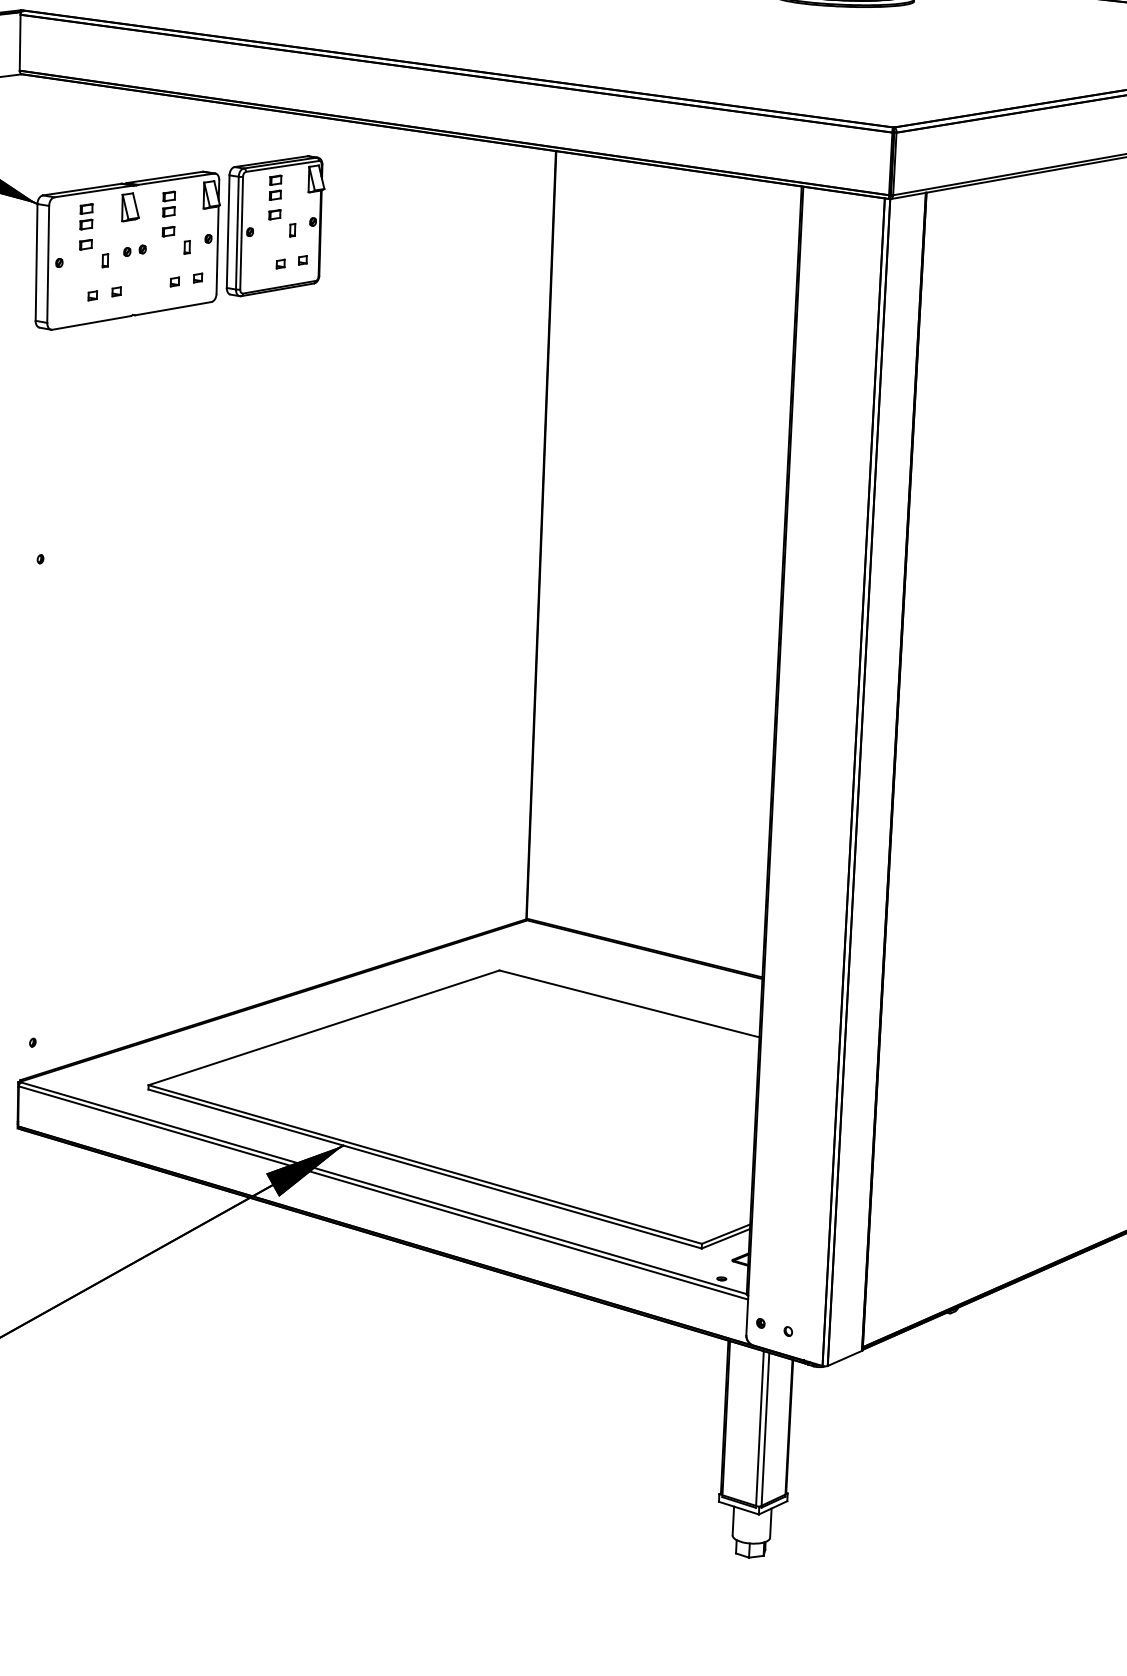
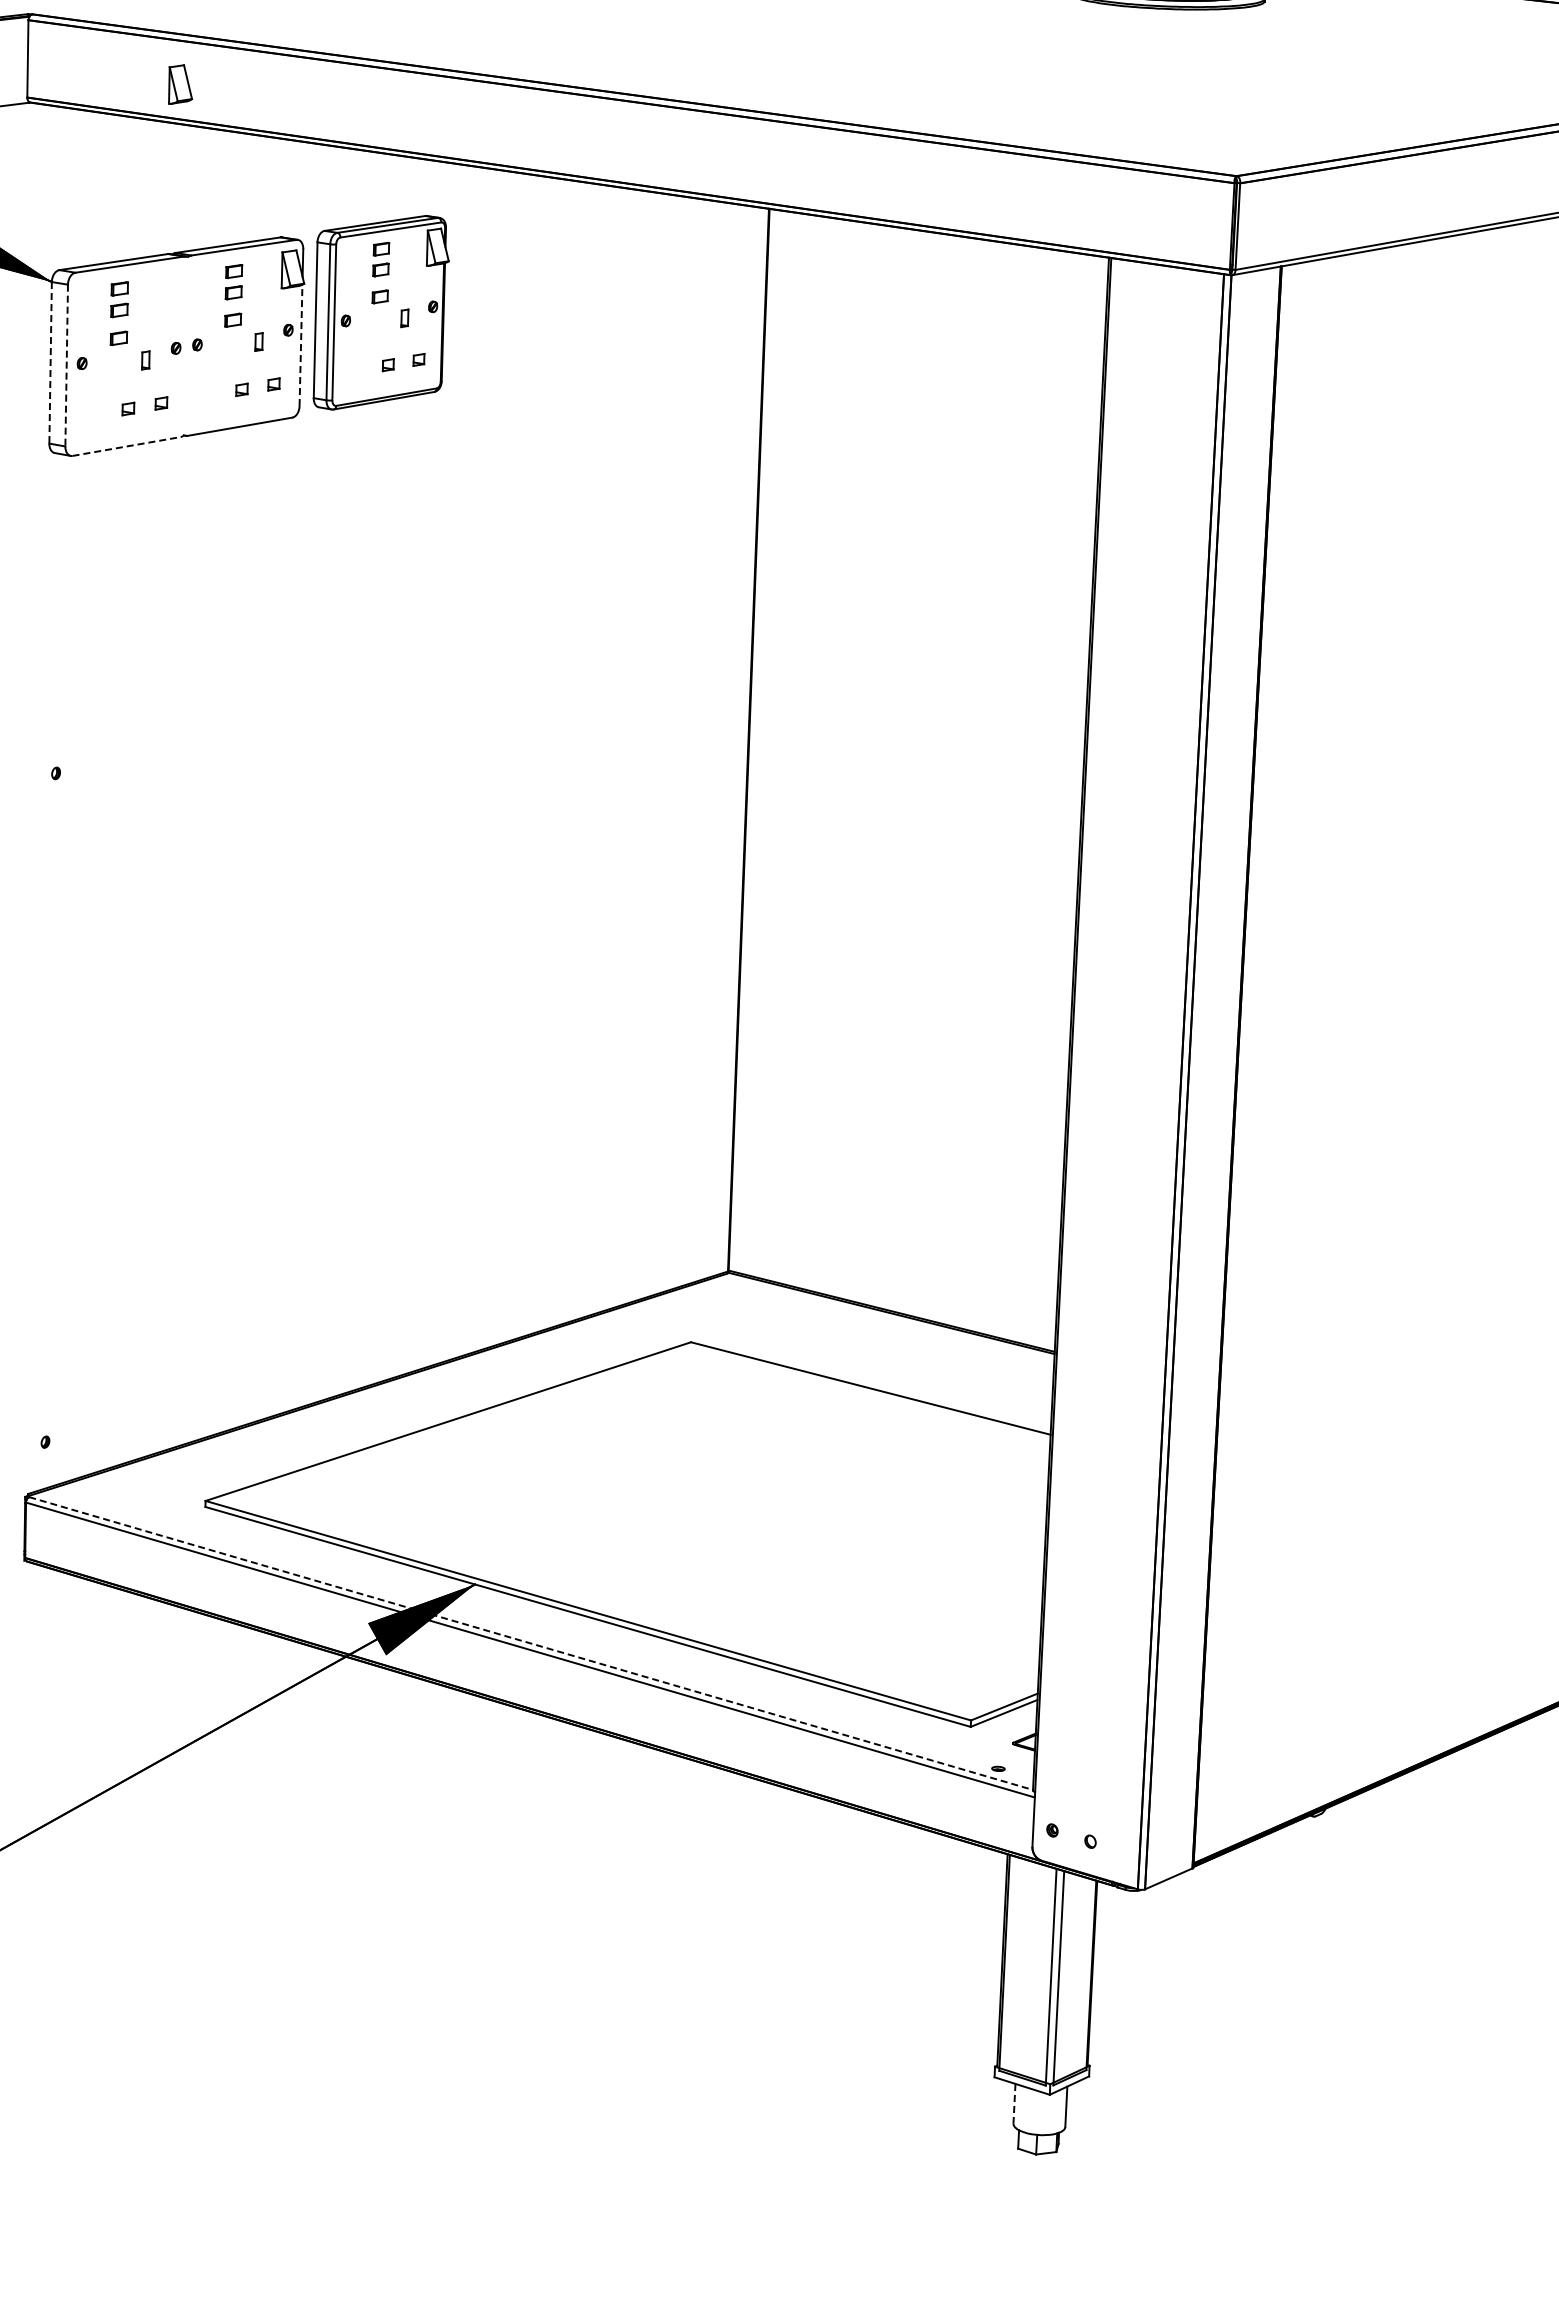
part: (130, 207) -> (180, 84), moved
line: (217, 249) -> (301, 345), solid -> dashed
line: (36, 262) -> (50, 362), solid -> dashed
line: (48, 264) -> (66, 365), solid -> dashed
line: (91, 322) -> (126, 446), solid -> dashed
line: (384, 1188) -> (531, 1643), solid -> dashed
line: (733, 1520) -> (1014, 2103), solid -> dashed

